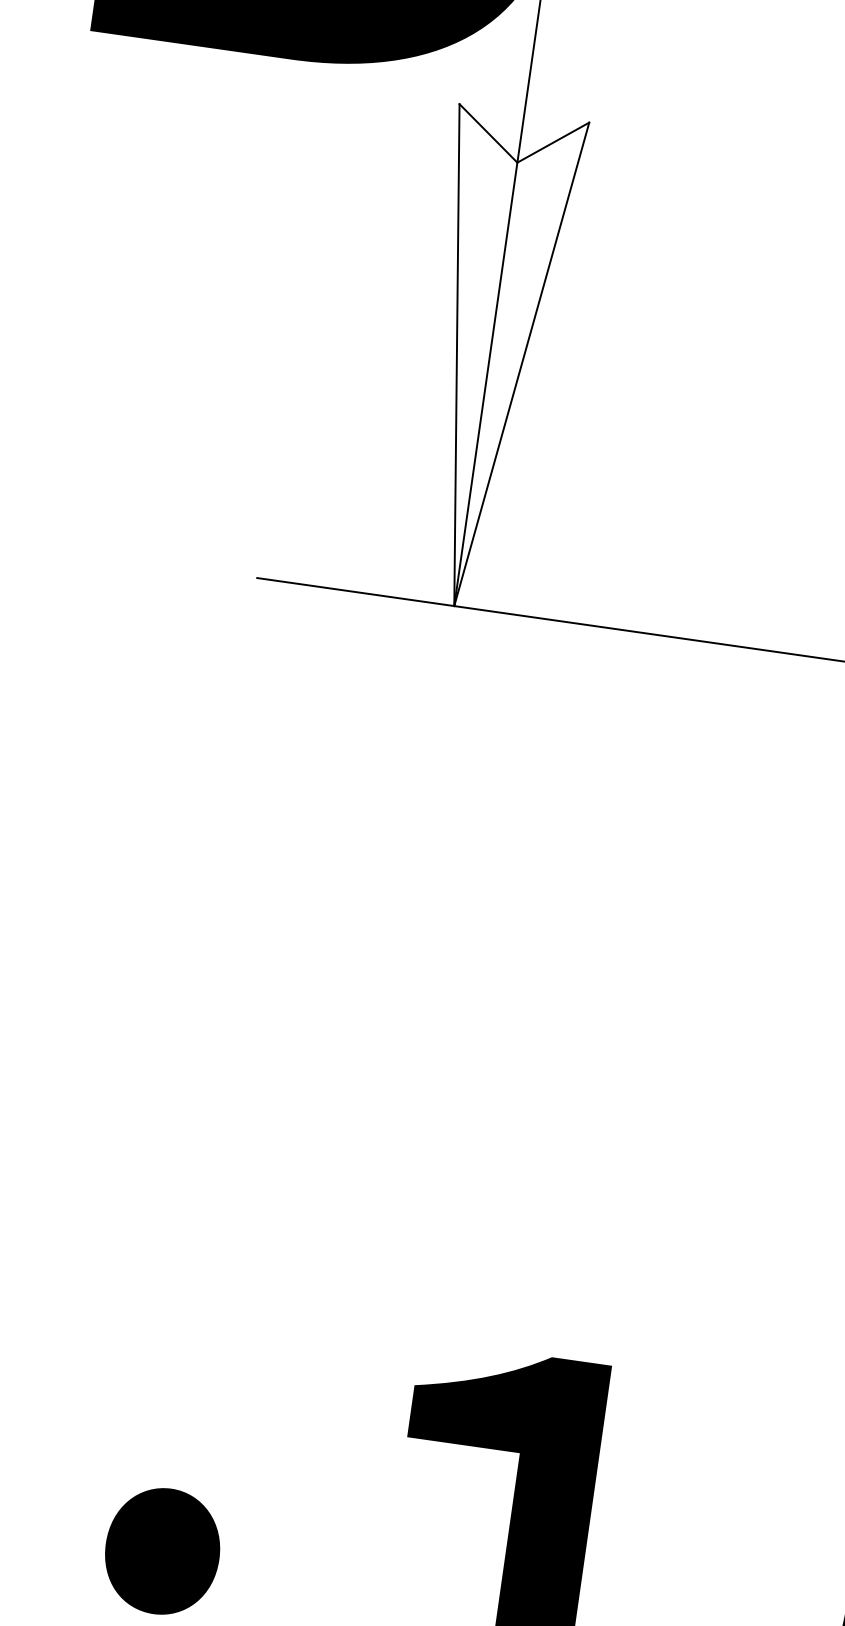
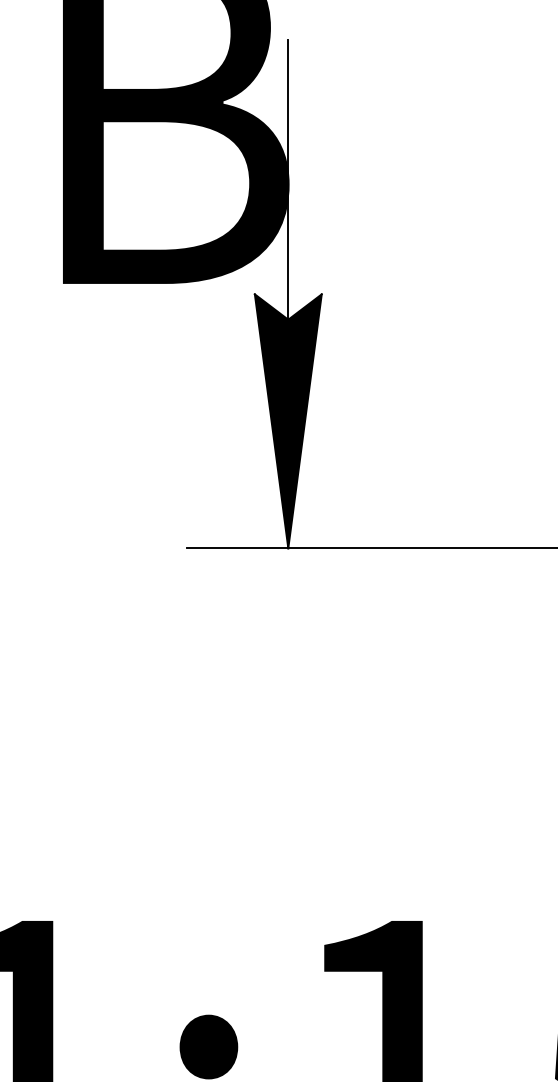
fill: (487, 359) -> (287, 421), added

